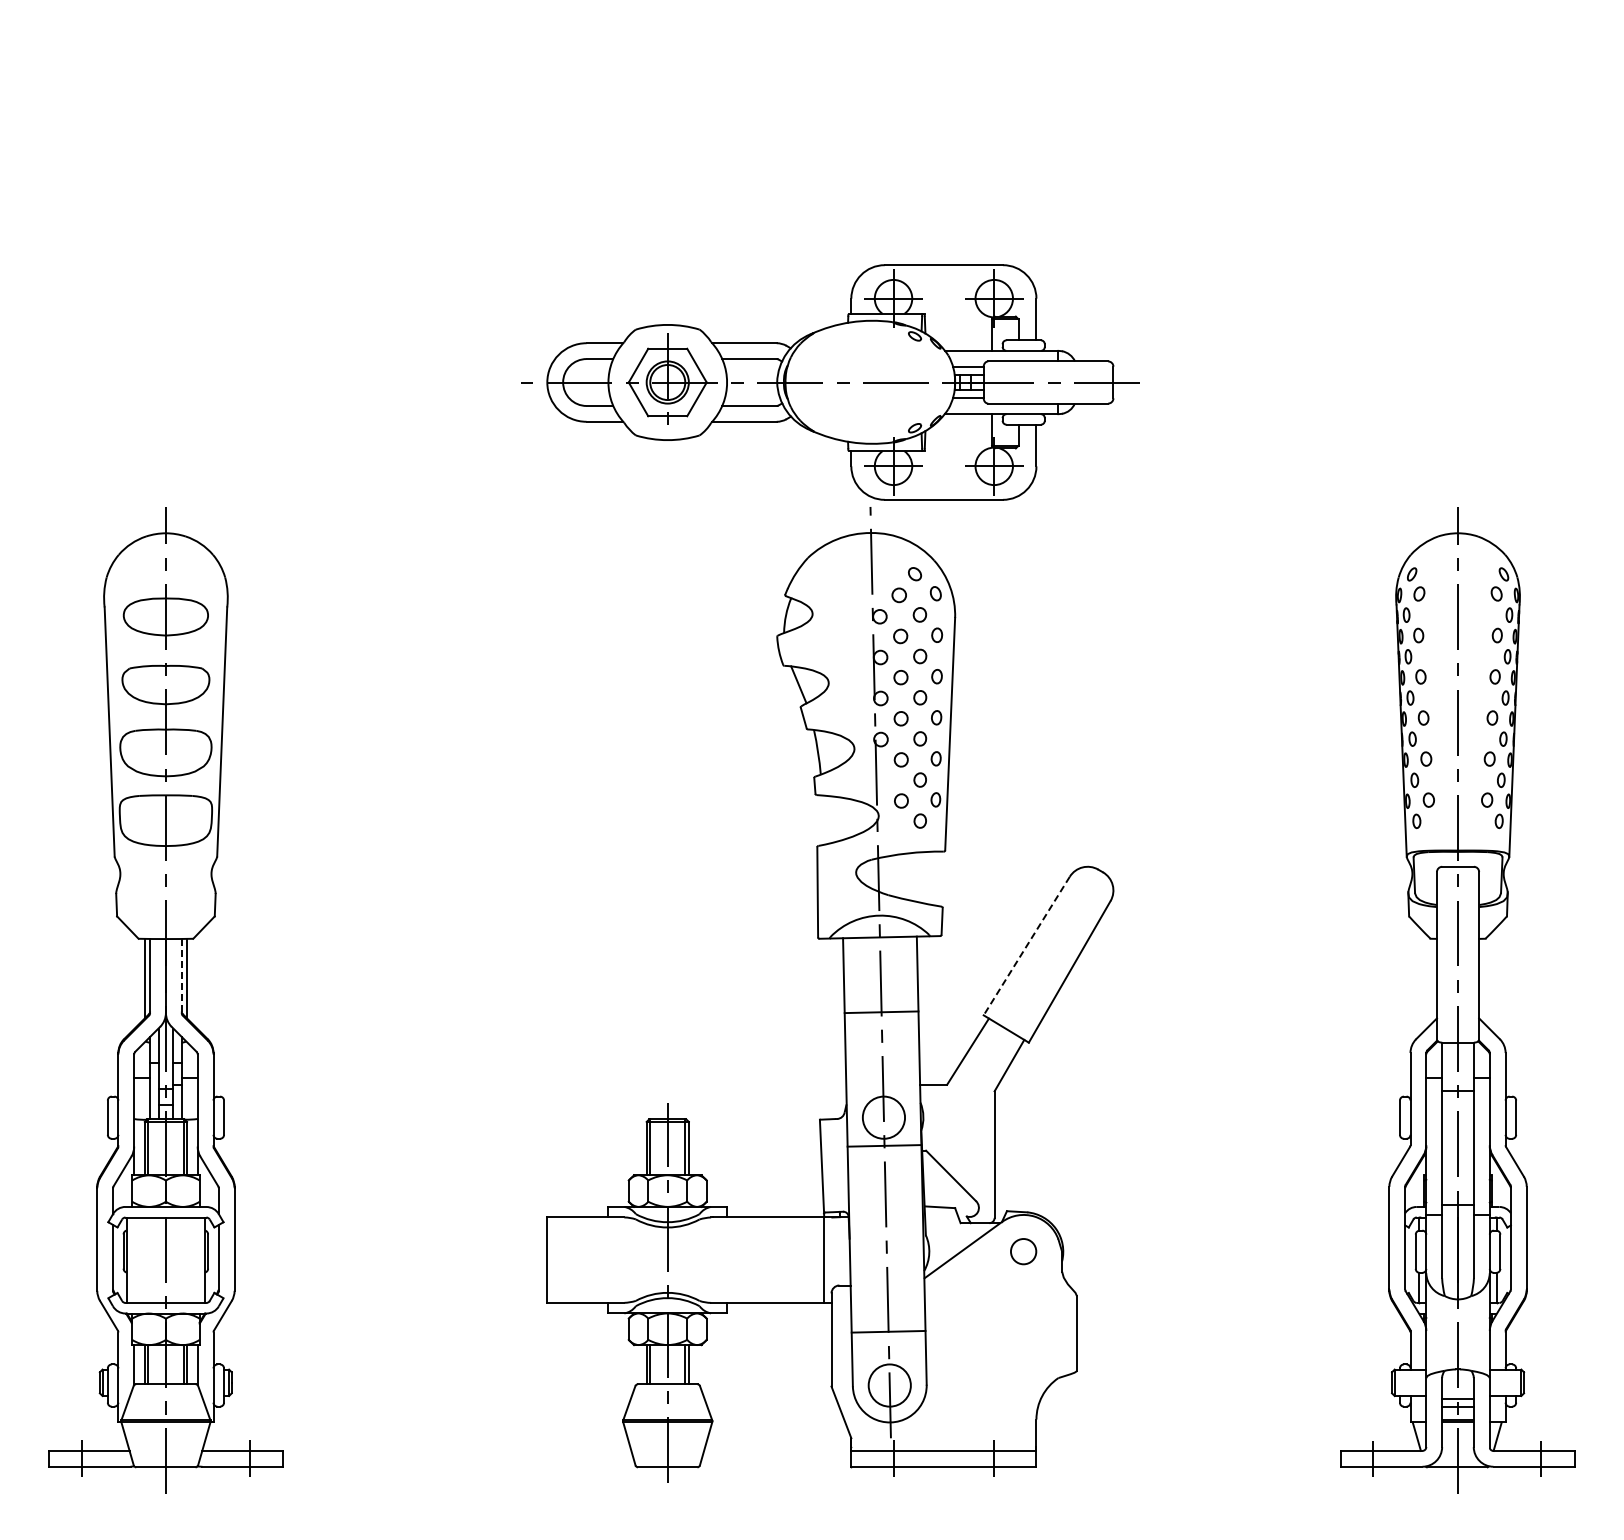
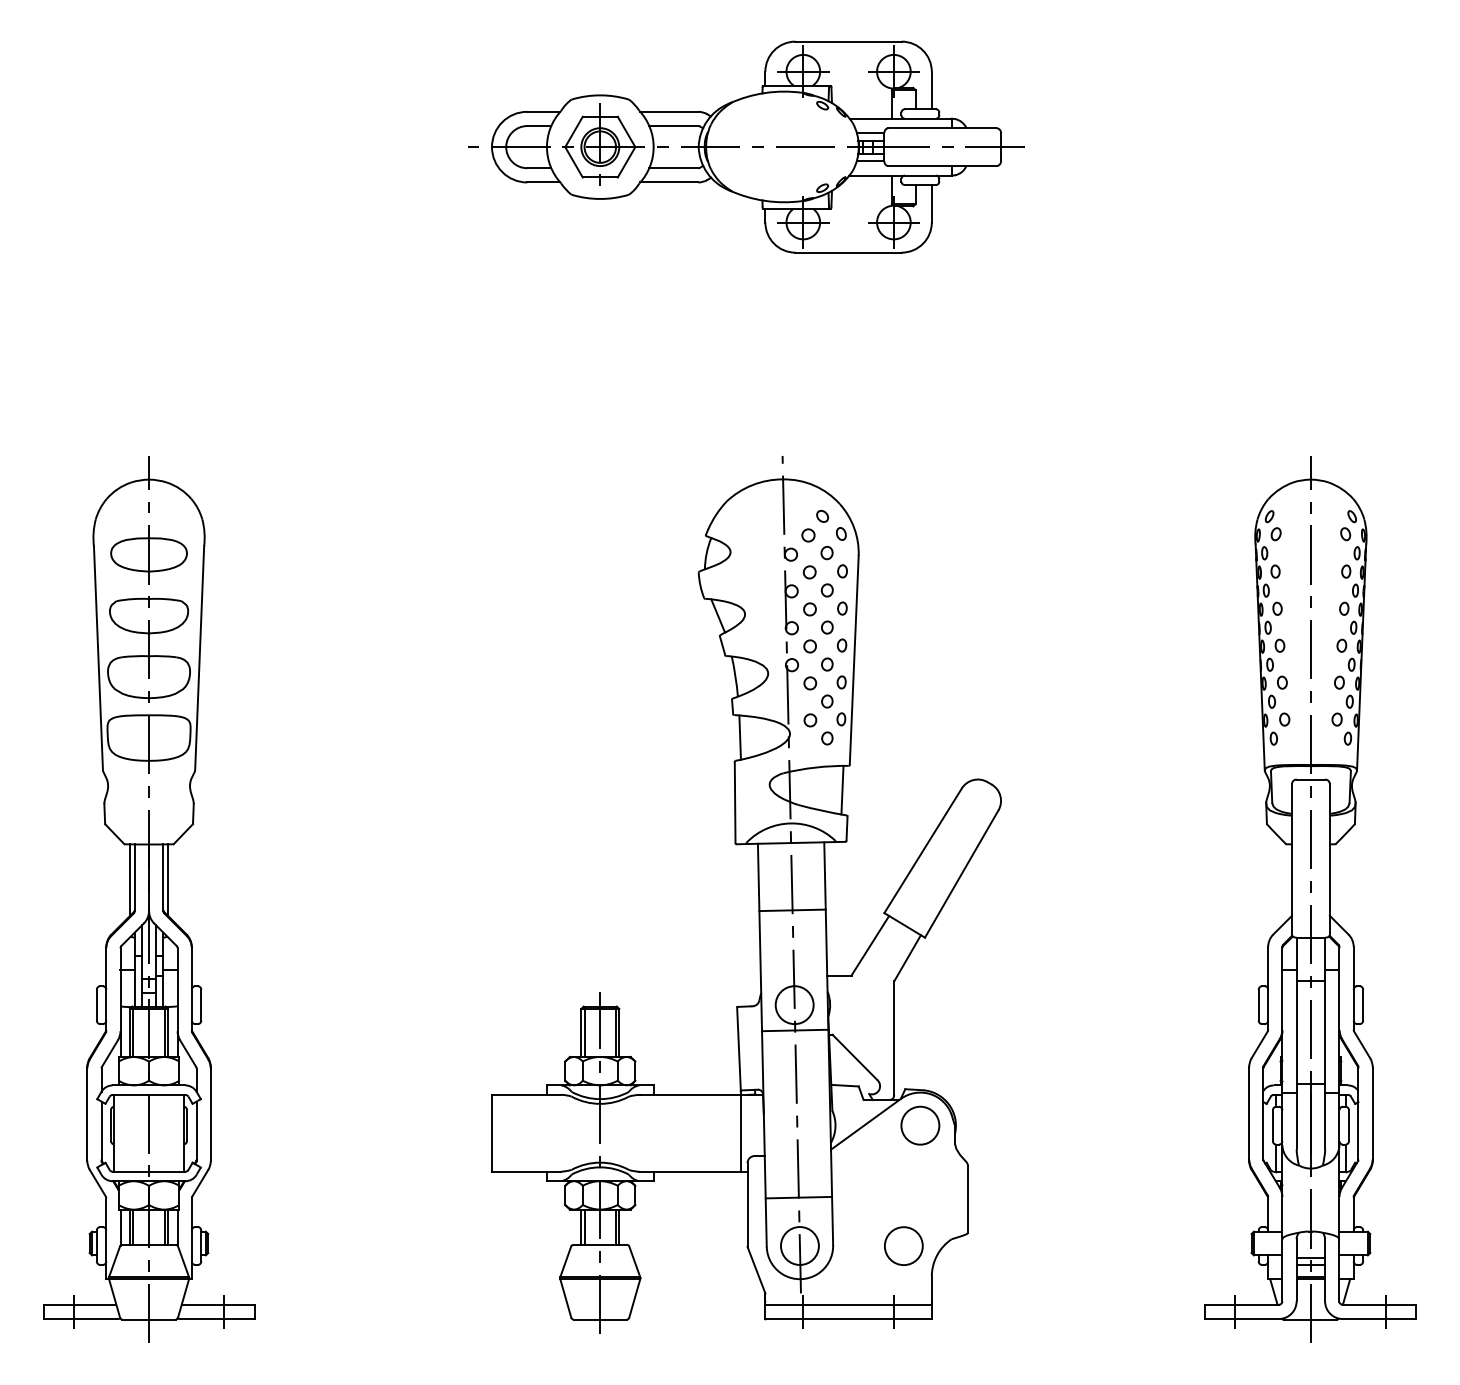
part: (830, 382) -> (746, 147), moved
line: (823, 819) -> (740, 737), added
line: (936, 878) -> (841, 790), added
line: (1026, 946) -> (922, 851), dashed -> solid
line: (181, 976) -> (163, 878), dashed -> solid
circle: (1023, 1251) -> (920, 1125), size x1.67
circle: (1005, 1385) -> (903, 1245), added

